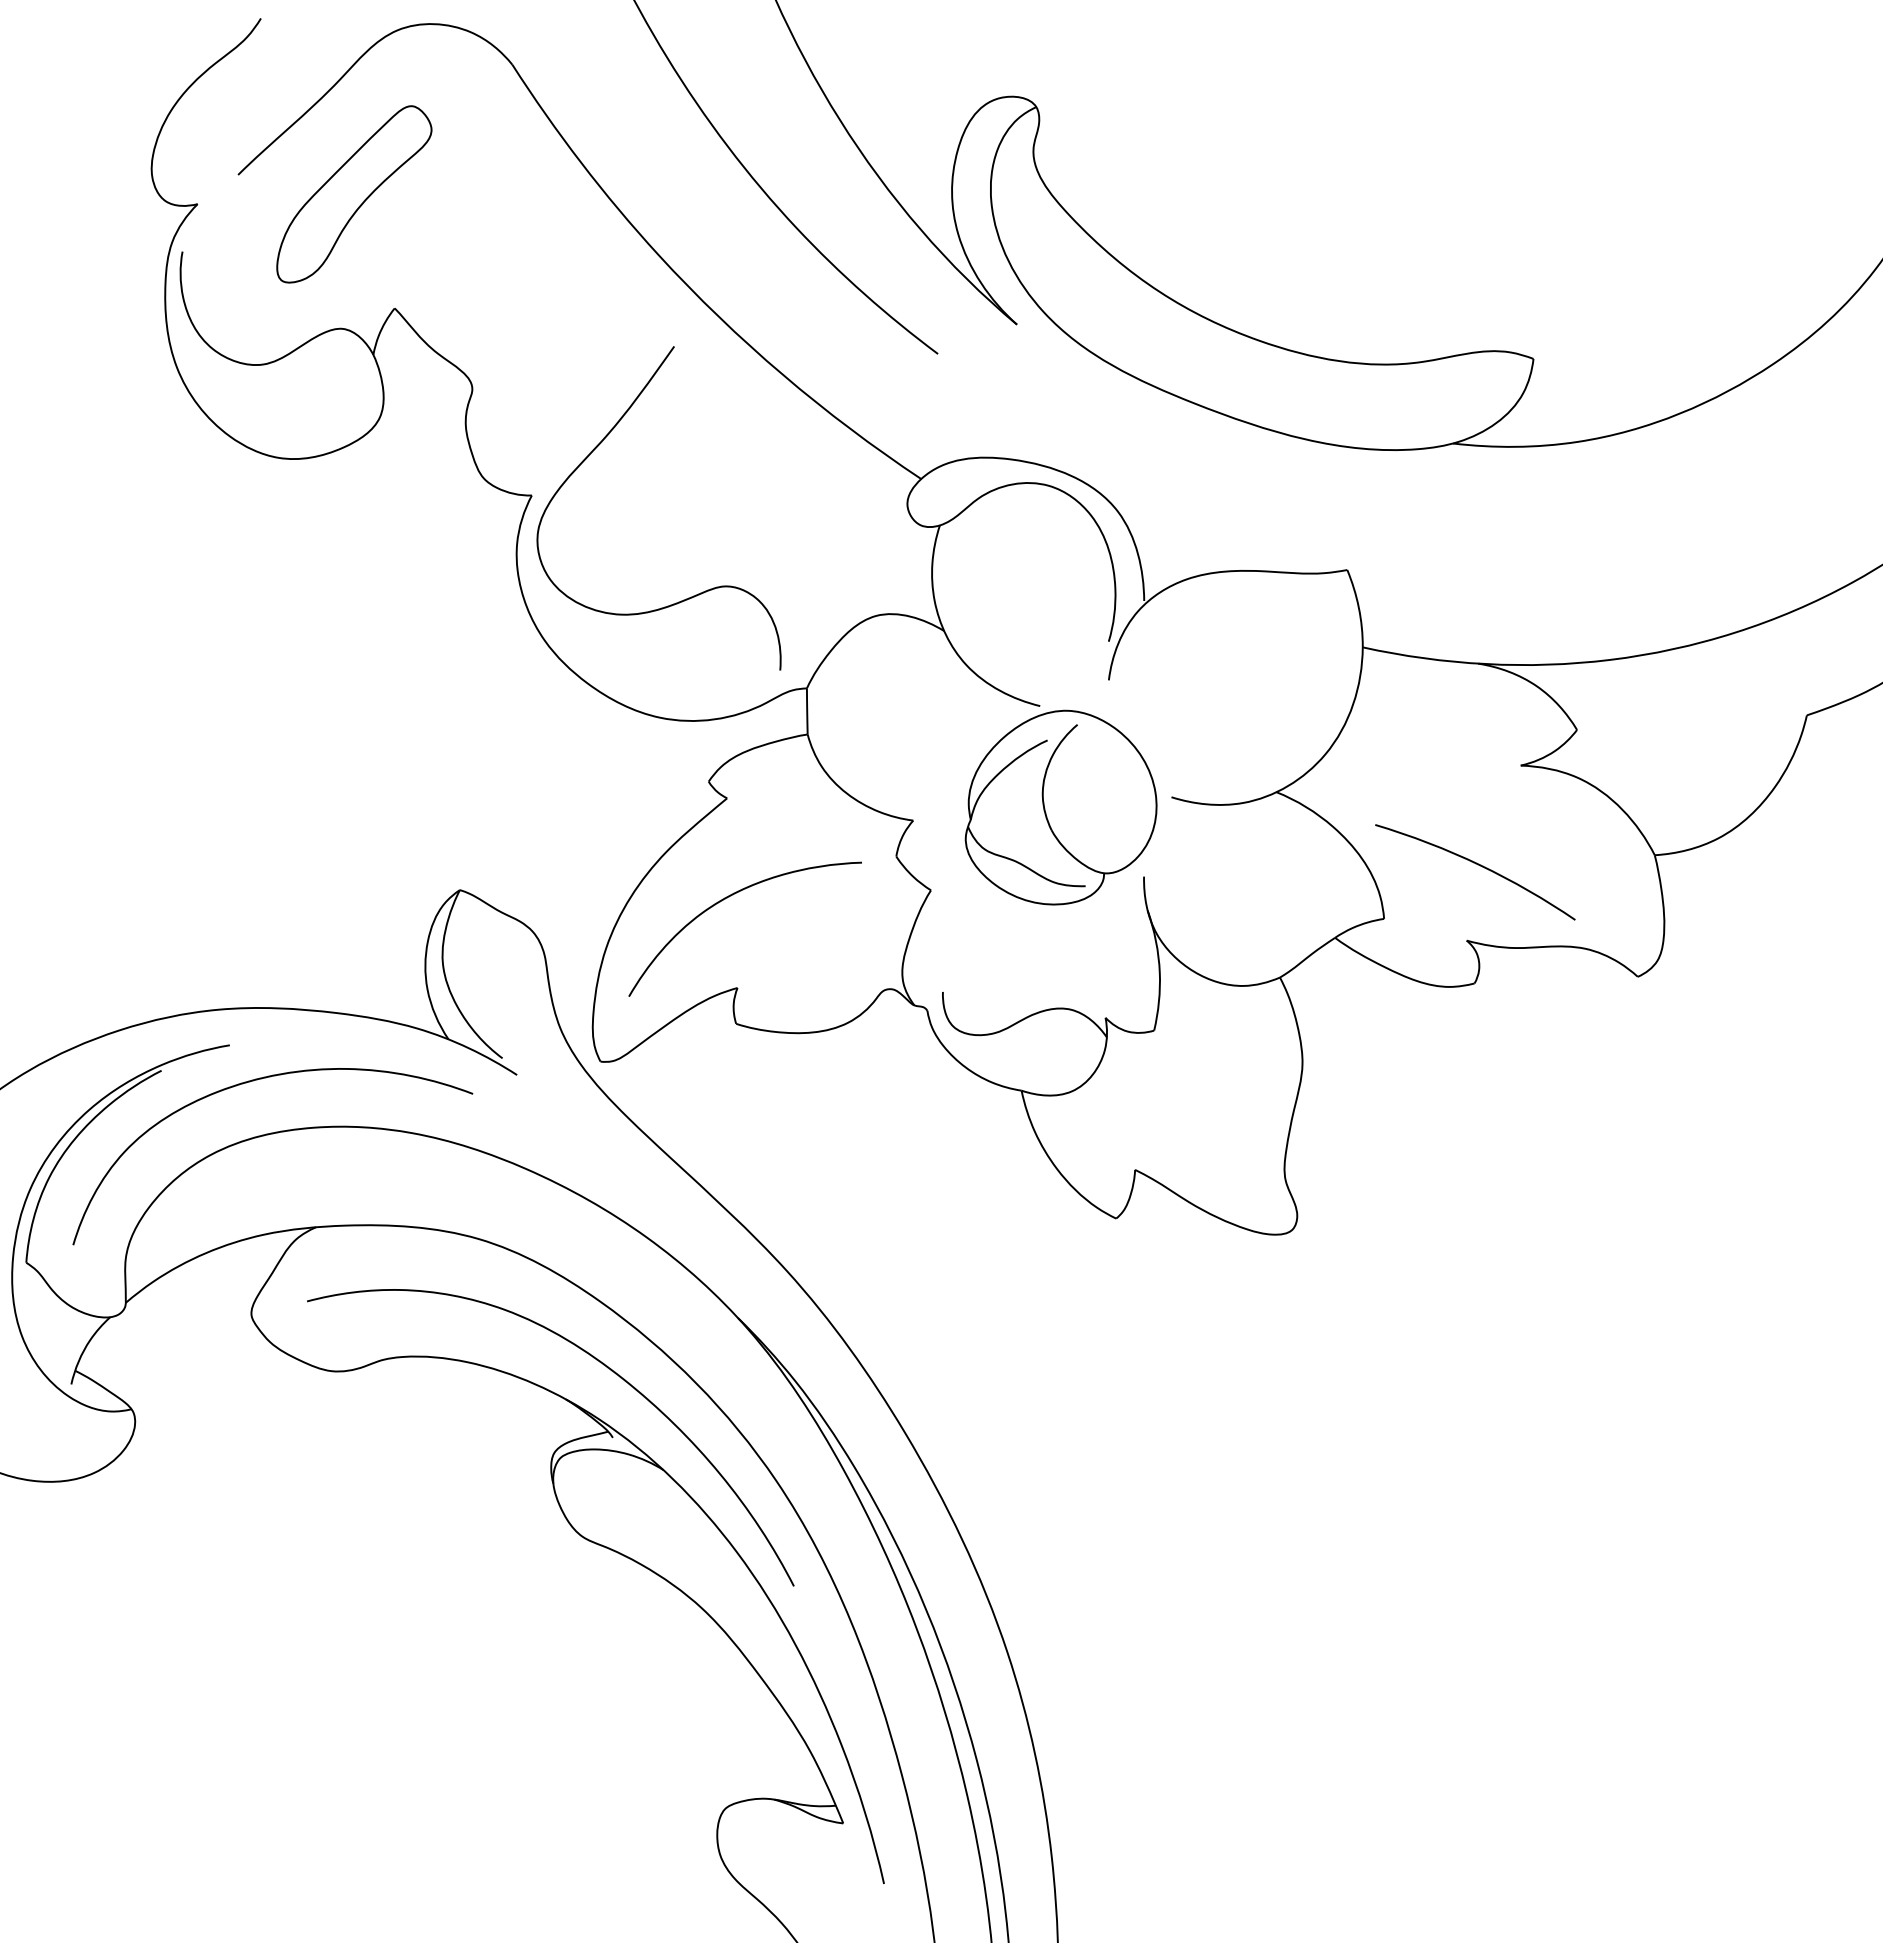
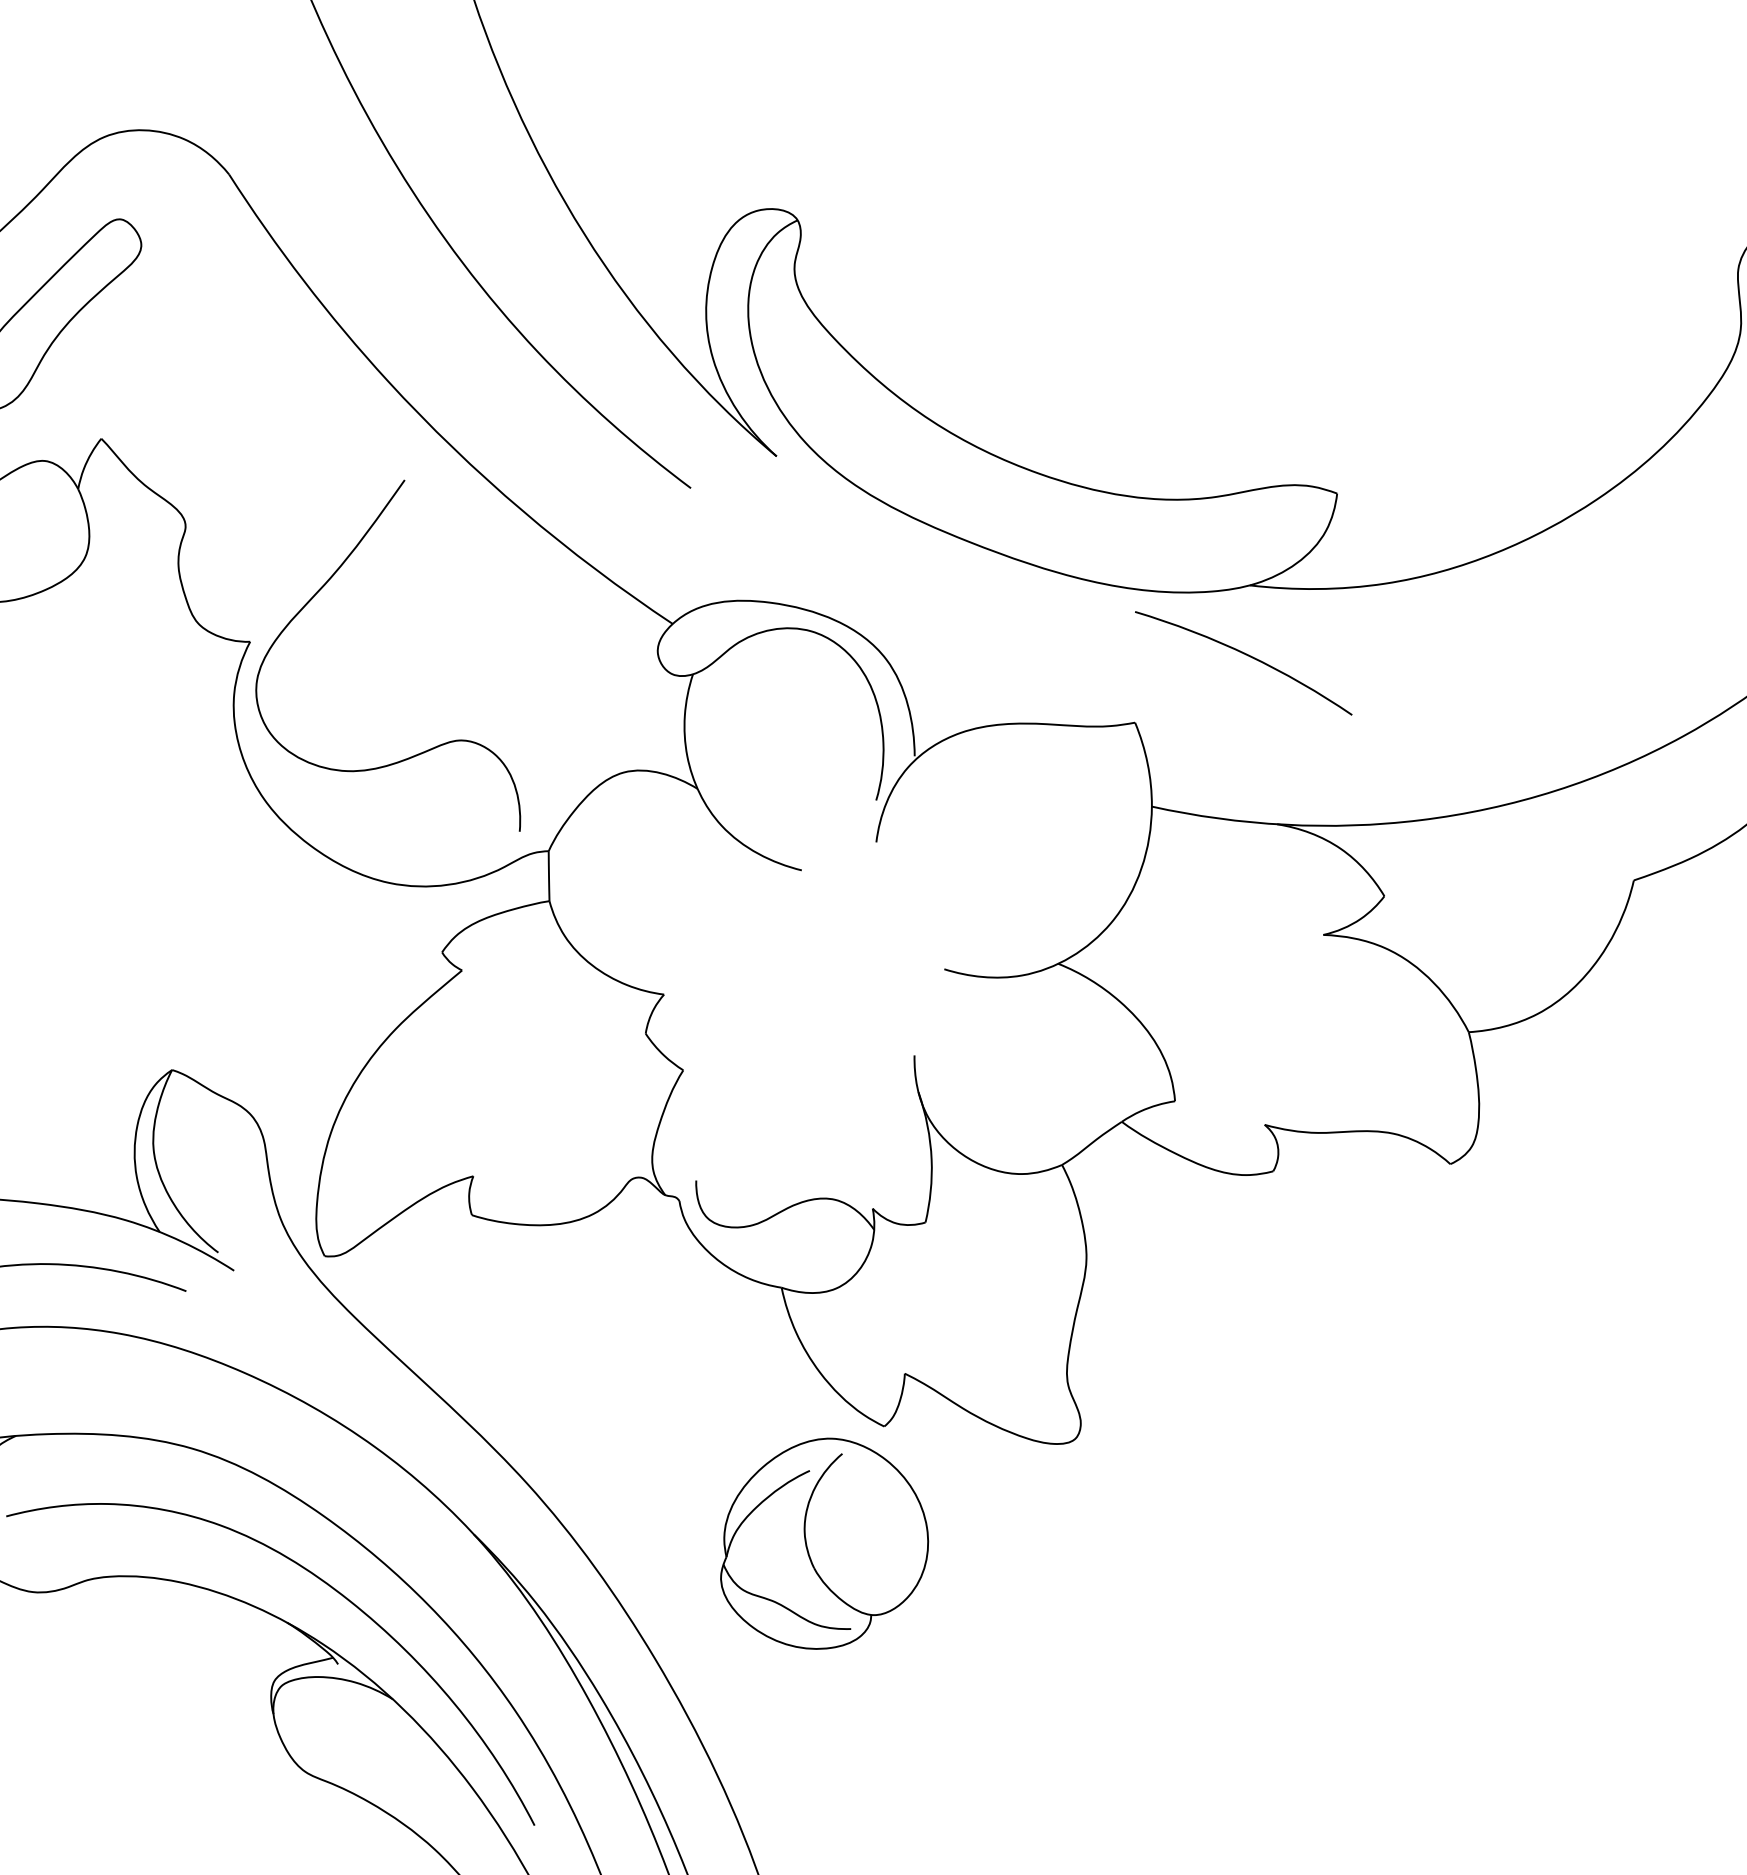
part: (1060, 807) -> (823, 1543), moved
curve: (1478, 865) -> (1247, 655), moved
curve: (729, 897) -> (464, 1078), removed

